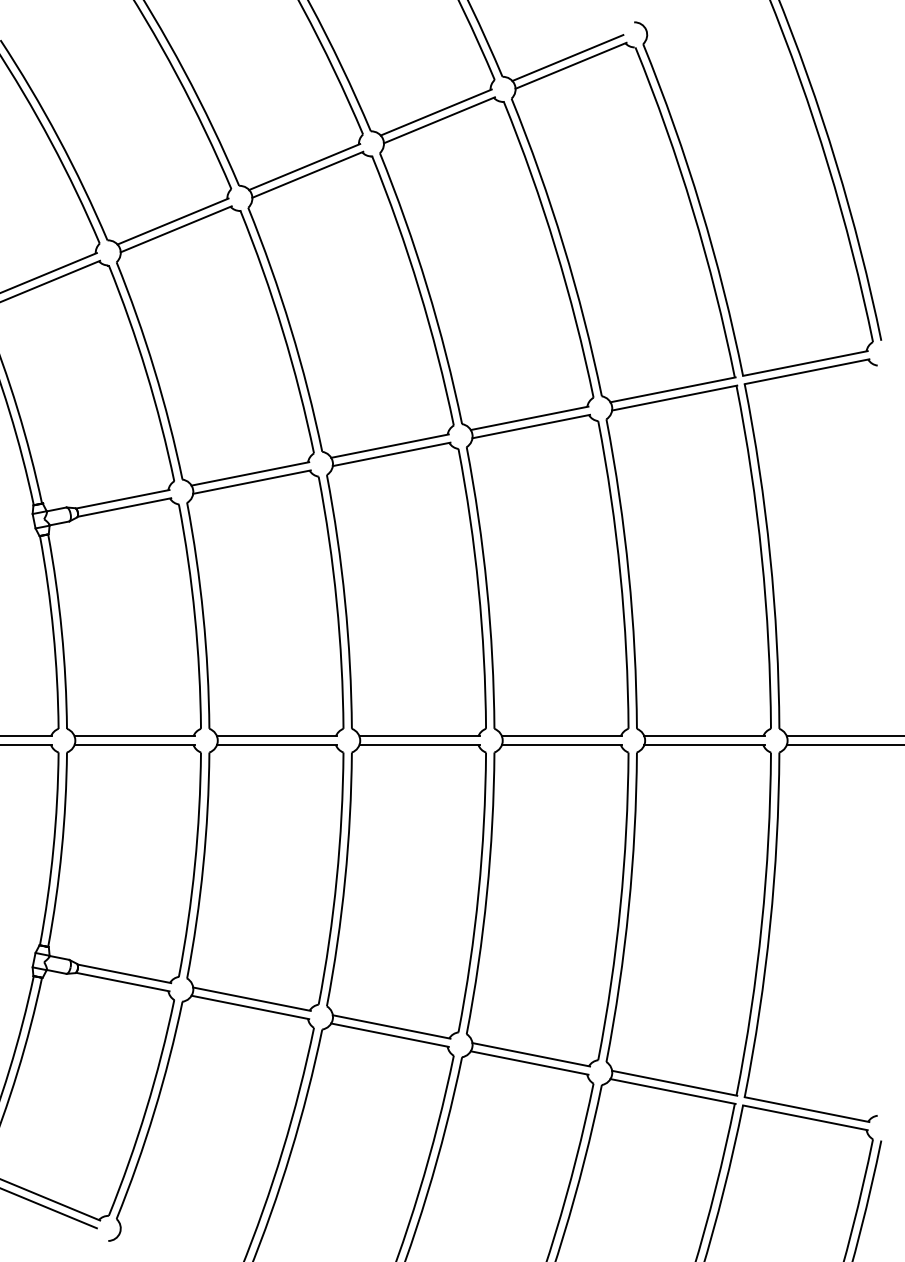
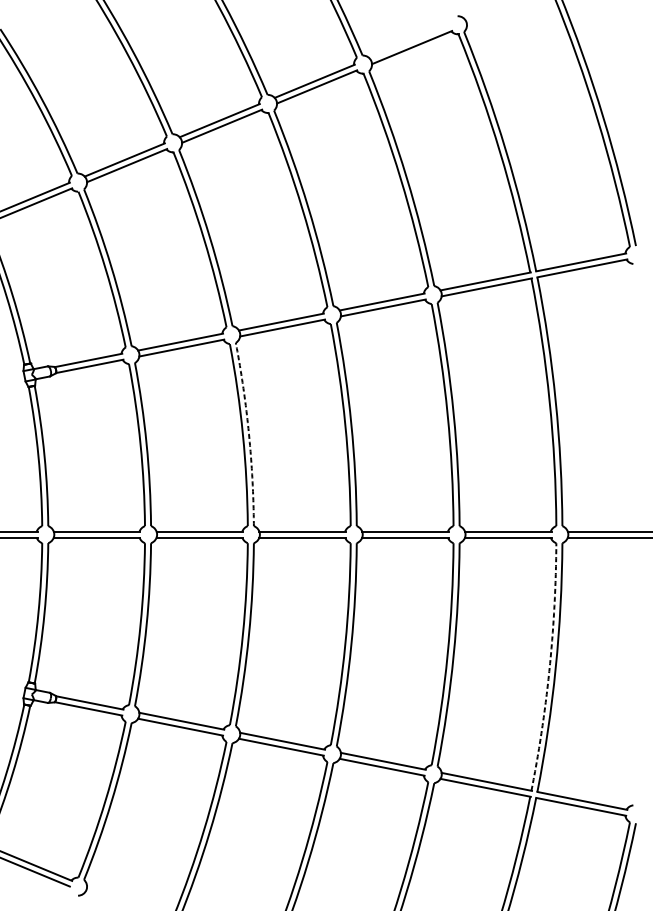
line: (567, 58) -> (409, 42), removed
arc: (345, 601) -> (249, 434), solid -> dashed
arc: (761, 924) -> (549, 667), solid -> dashed

